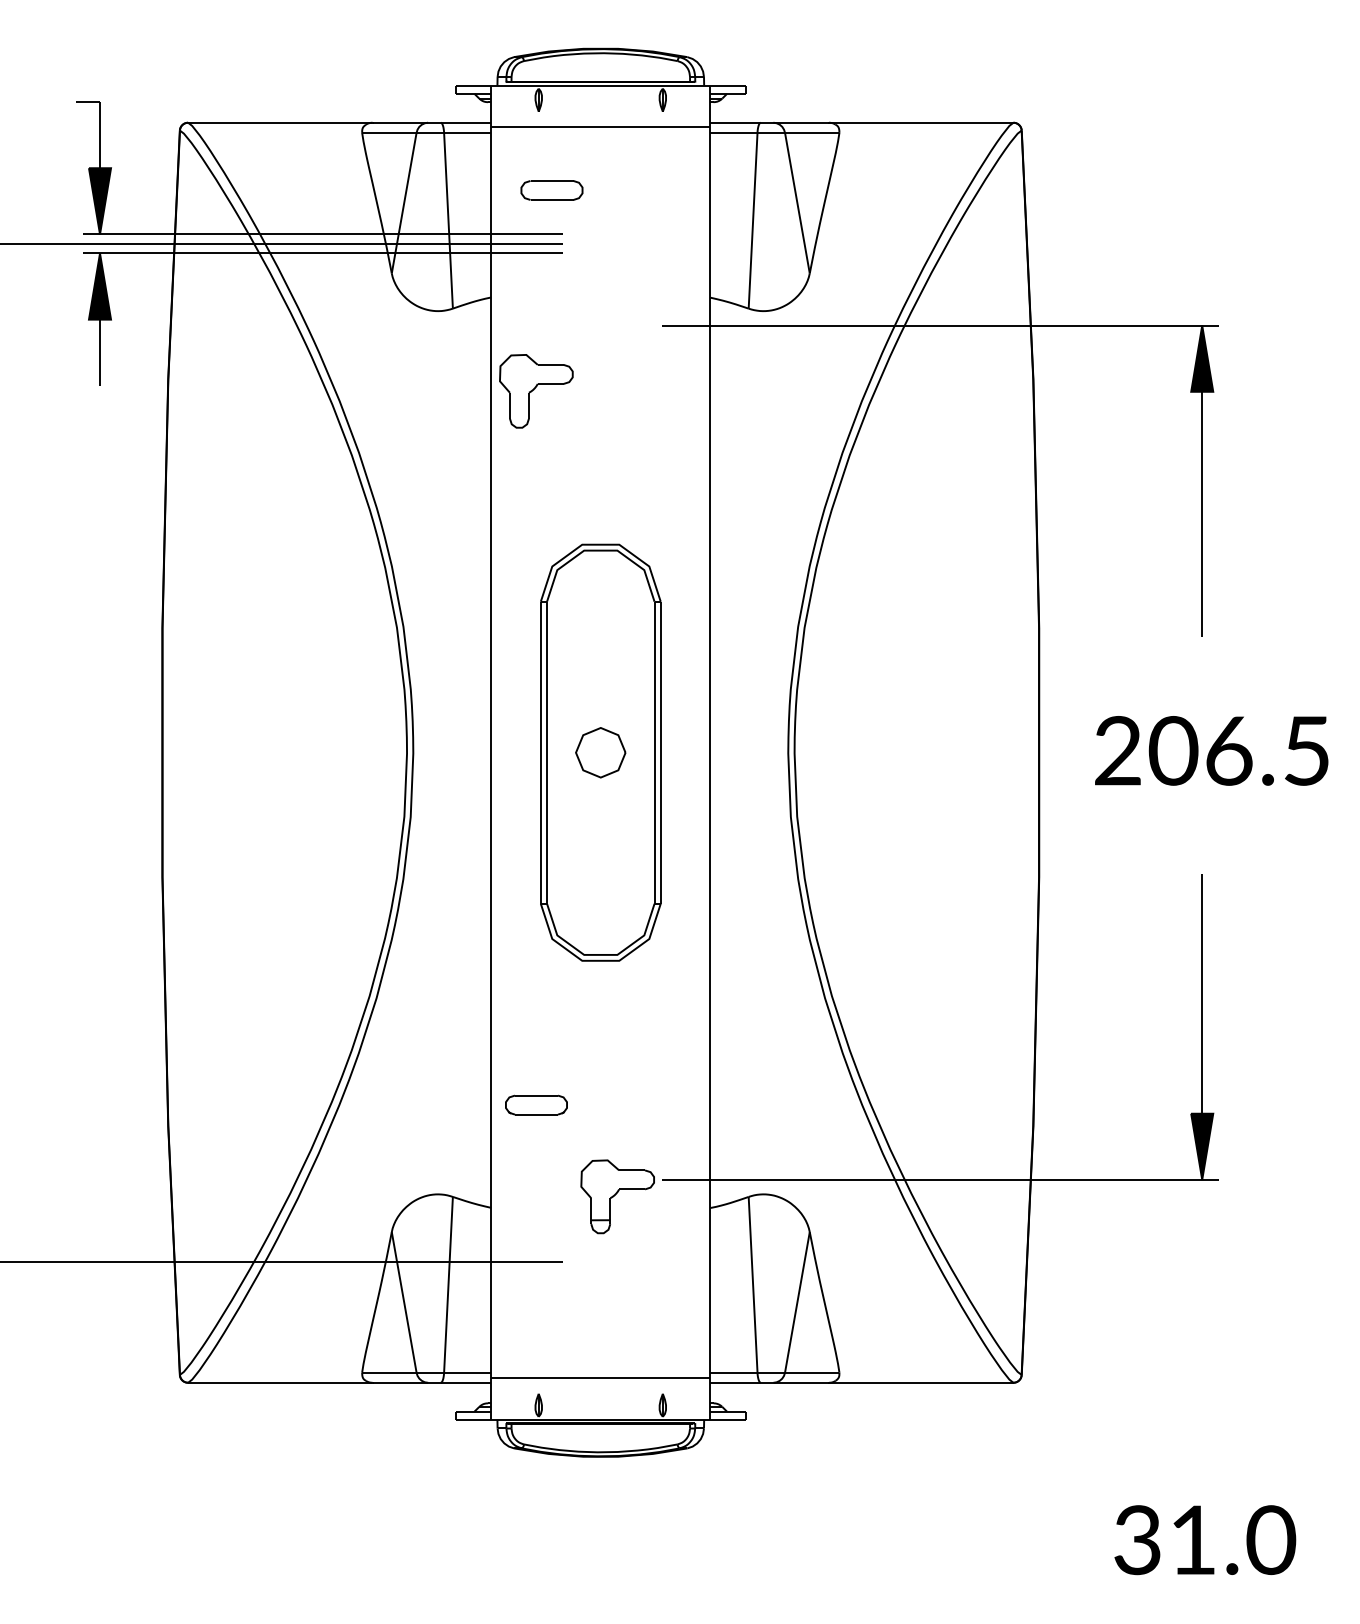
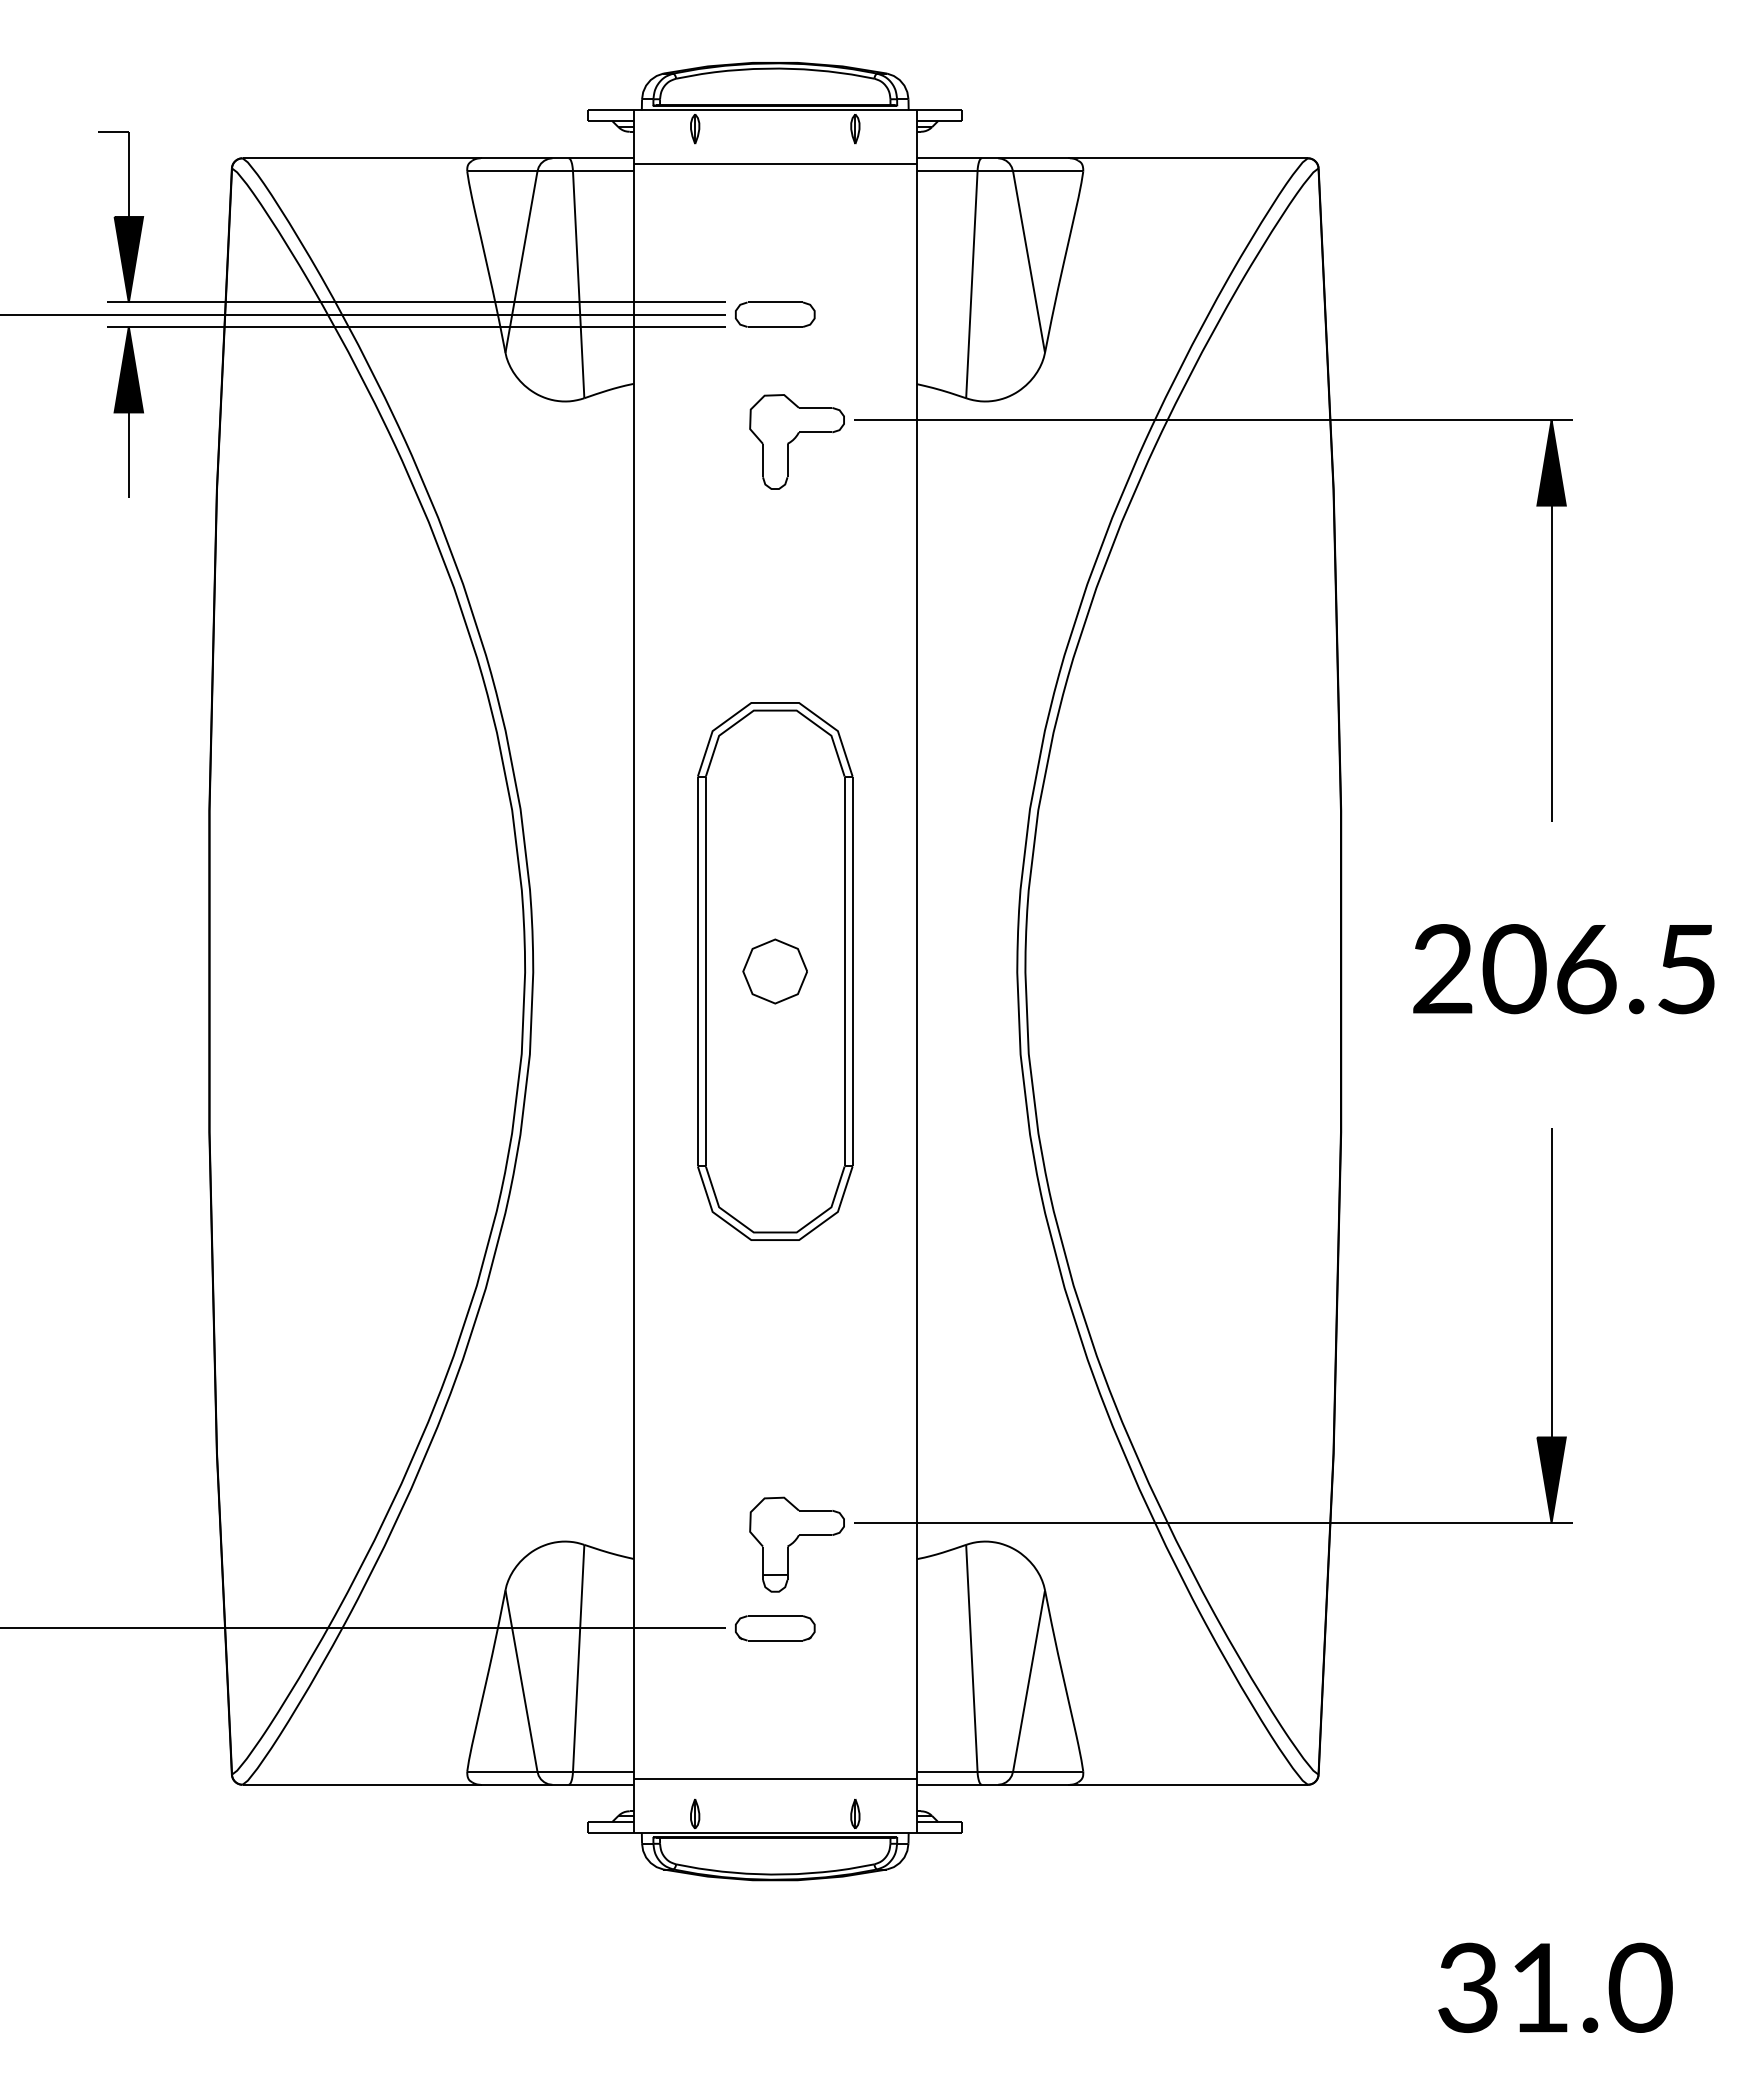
part: (552, 190) -> (775, 314), moved
part: (535, 390) -> (796, 441), moved
part: (536, 1105) -> (775, 1628), moved

